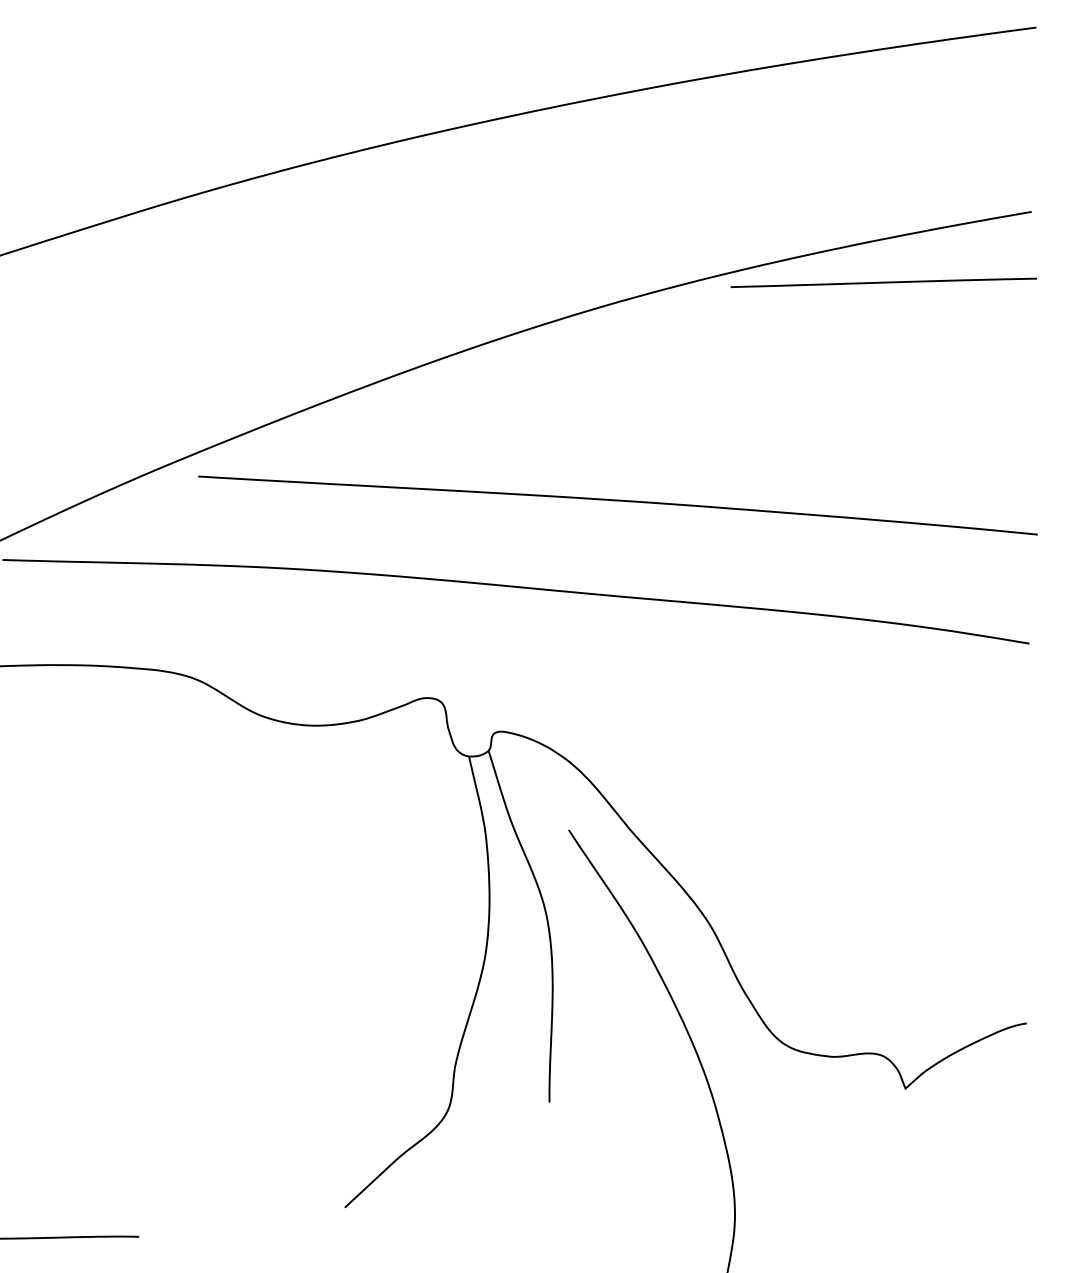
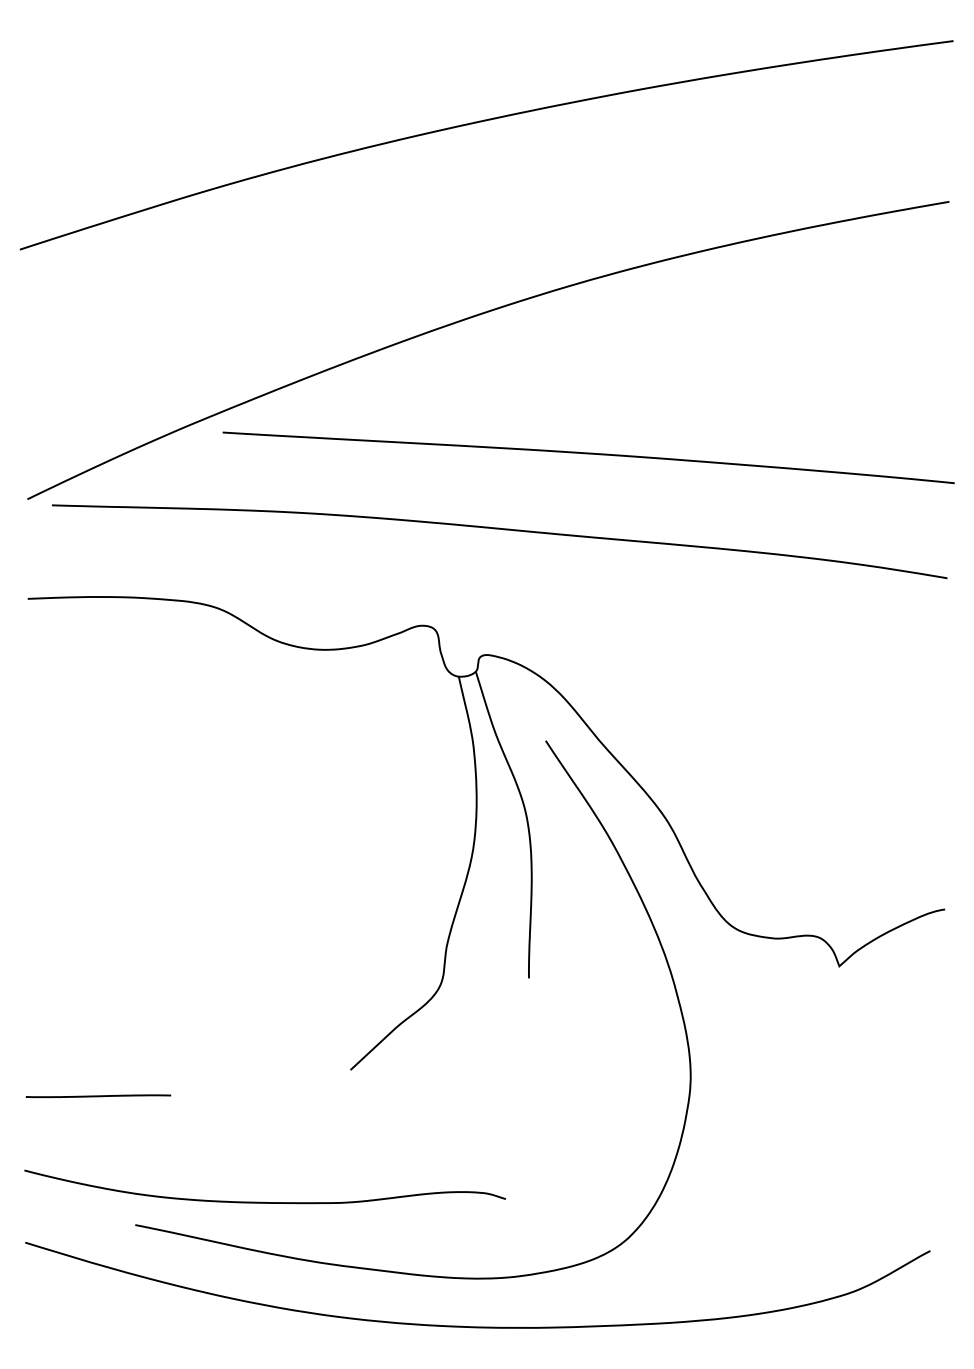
line: (883, 282) -> (820, 263), removed

